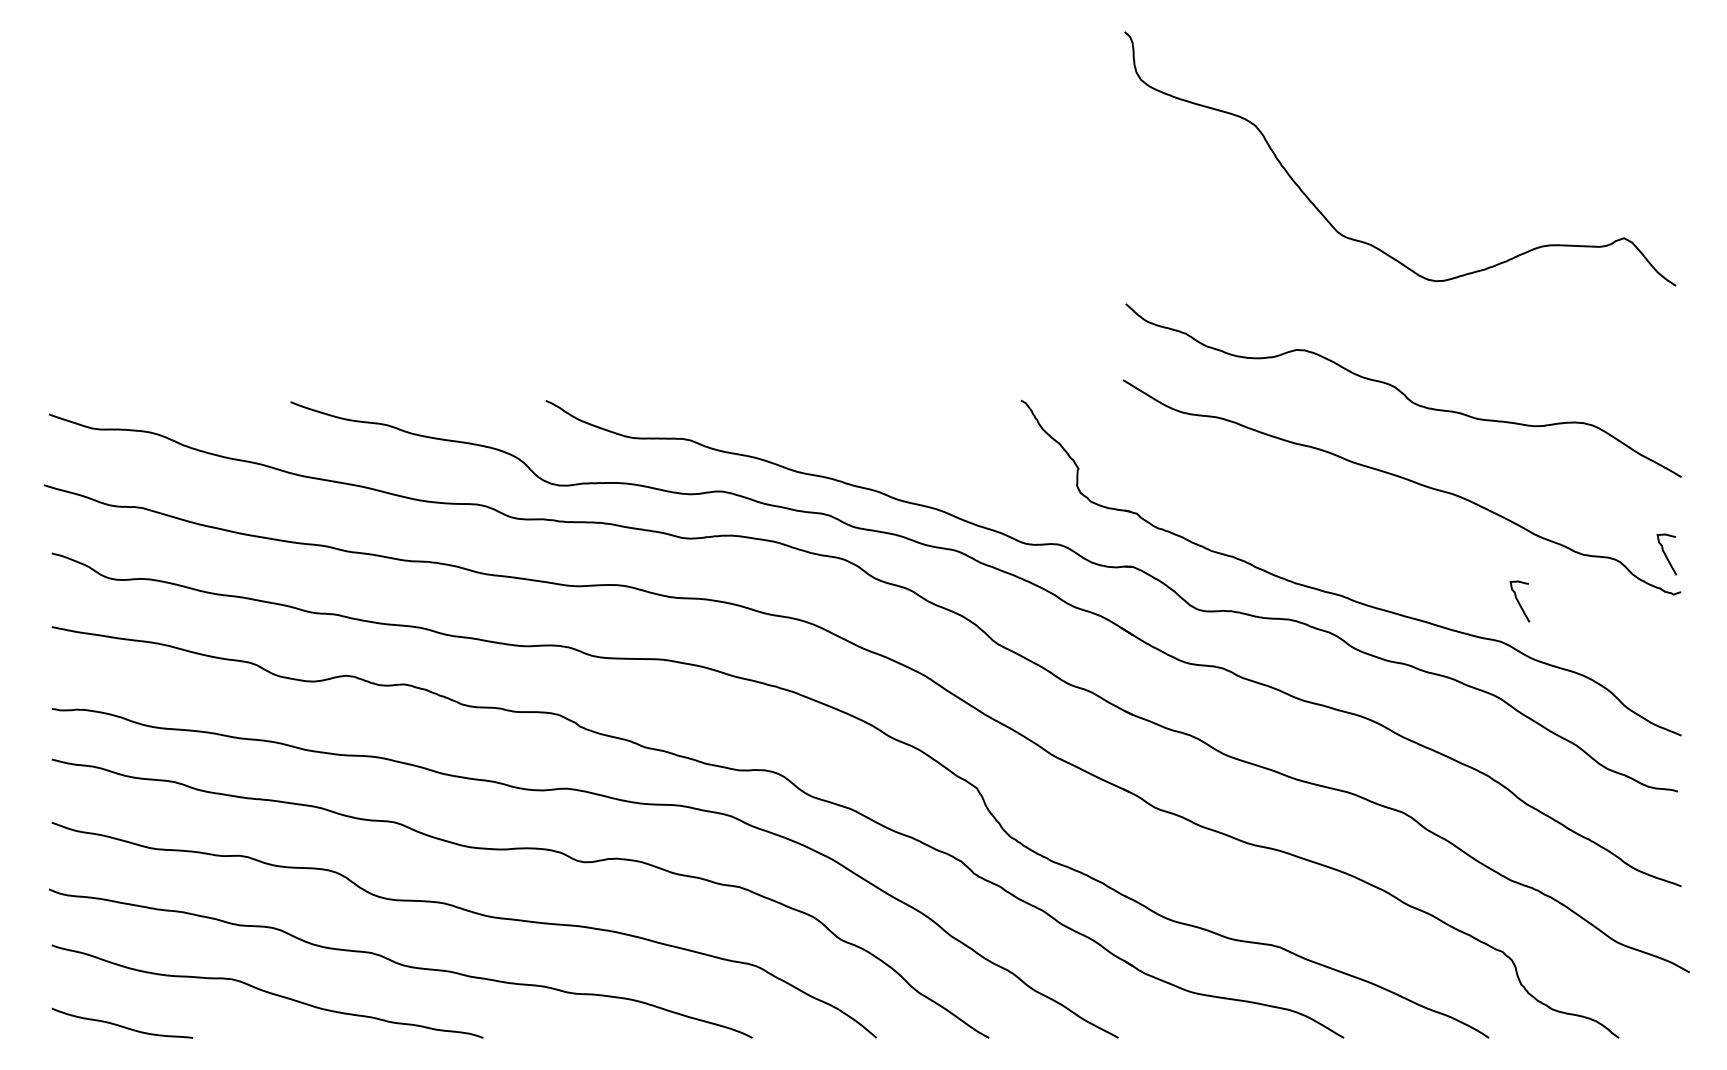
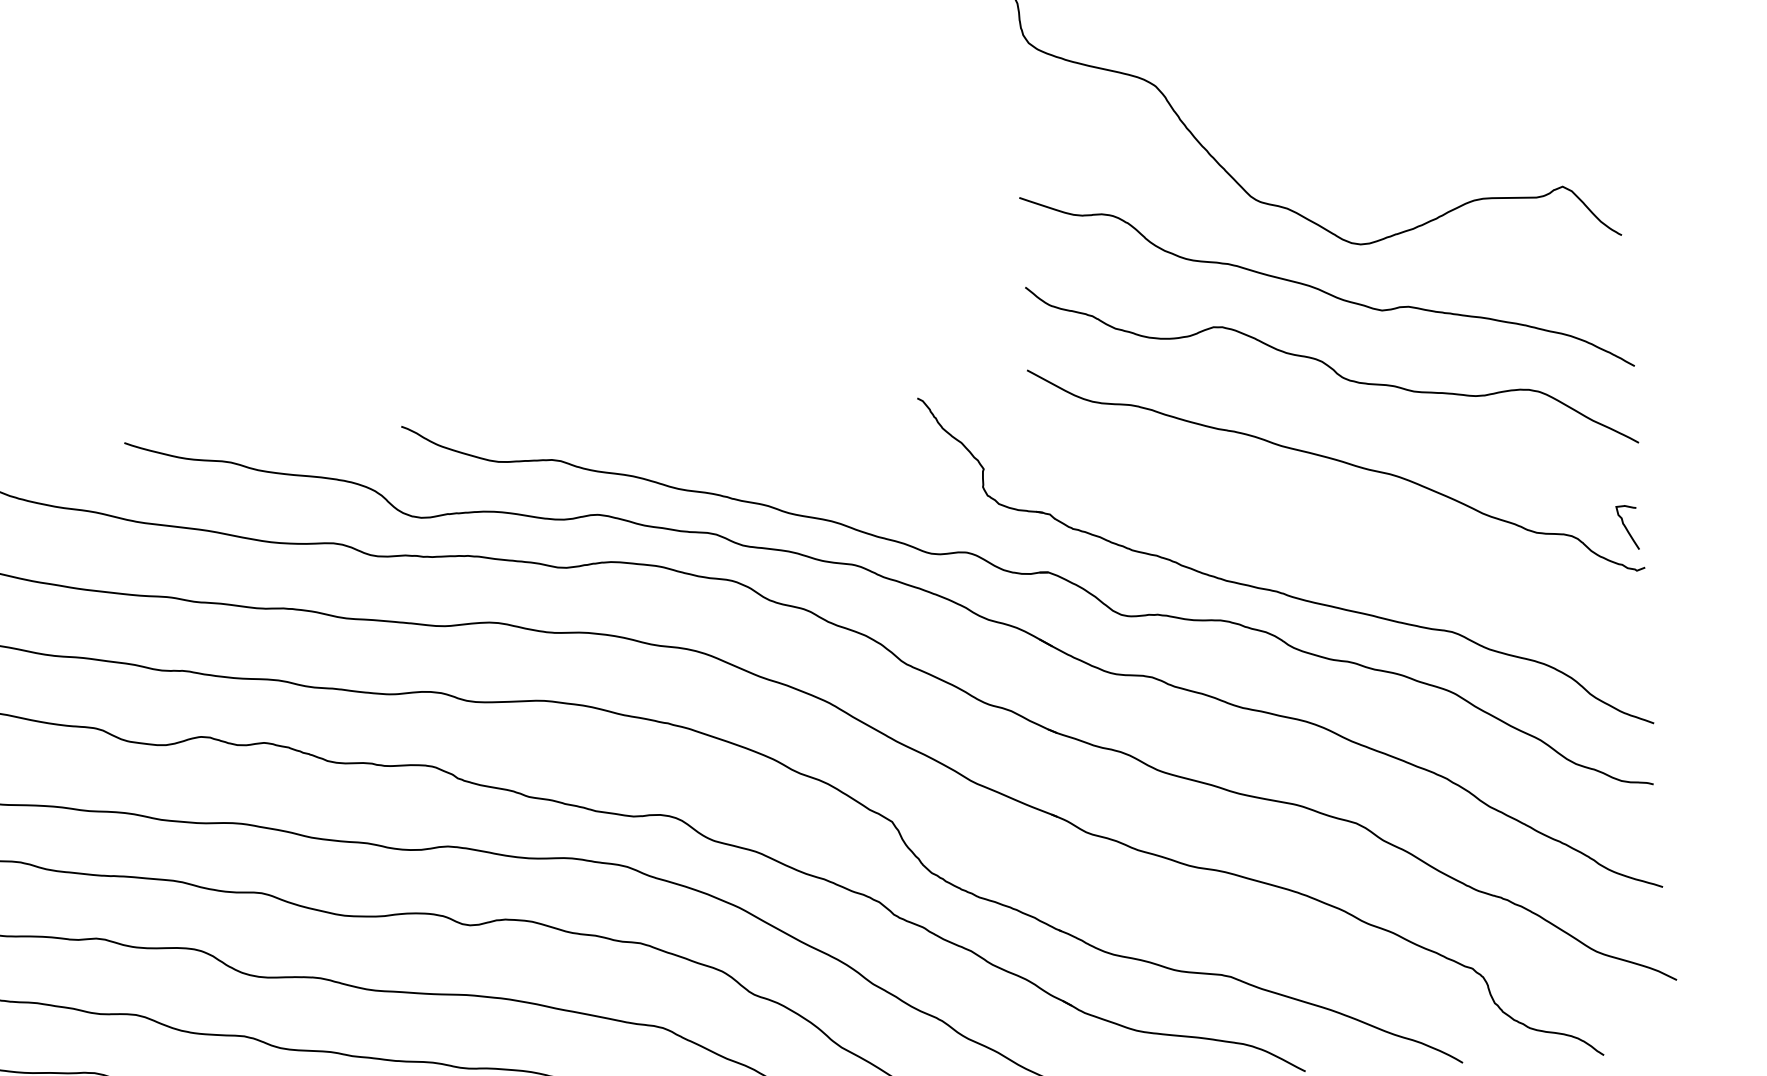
curve: (1399, 321) -> (1323, 290), added
curve: (1519, 601) -> (1470, 587), removed

